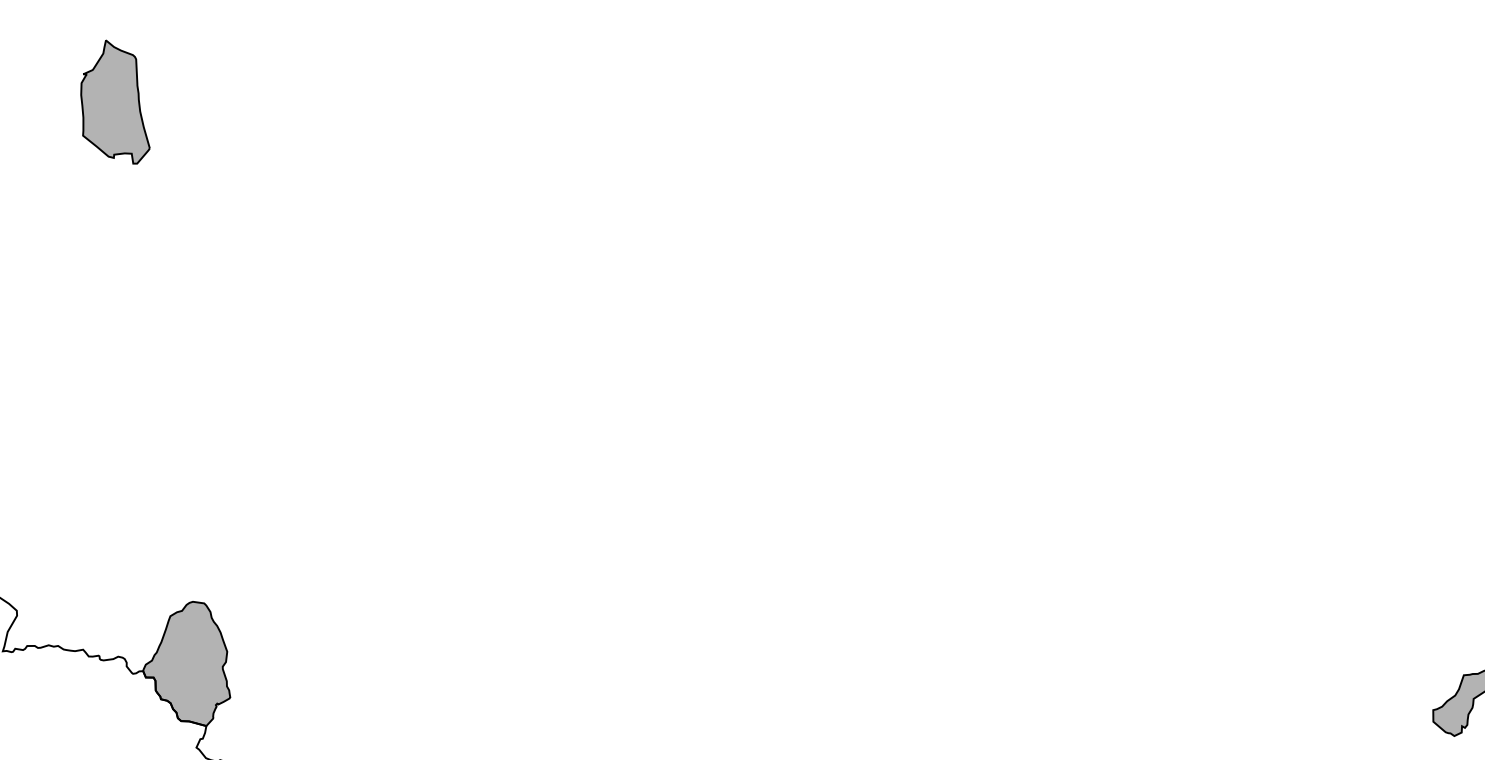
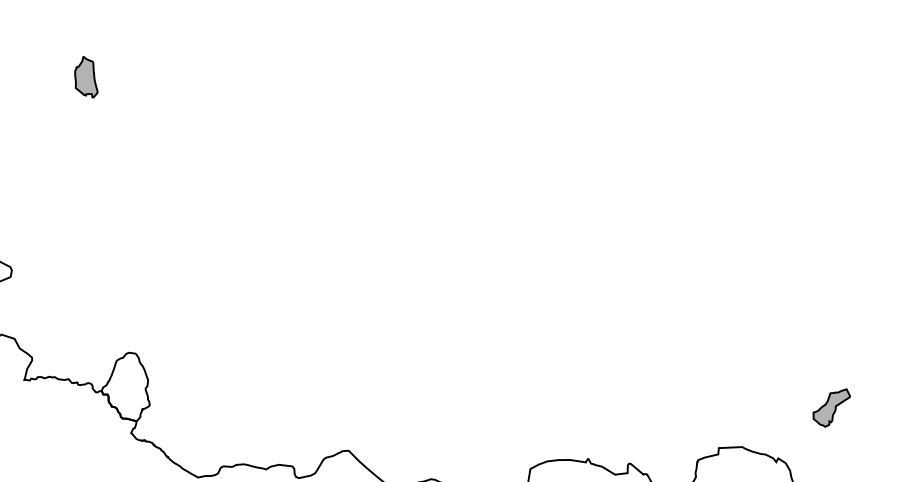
part: (115, 101) -> (86, 76), size x0.6
fill: (186, 662) -> (125, 386), removed

